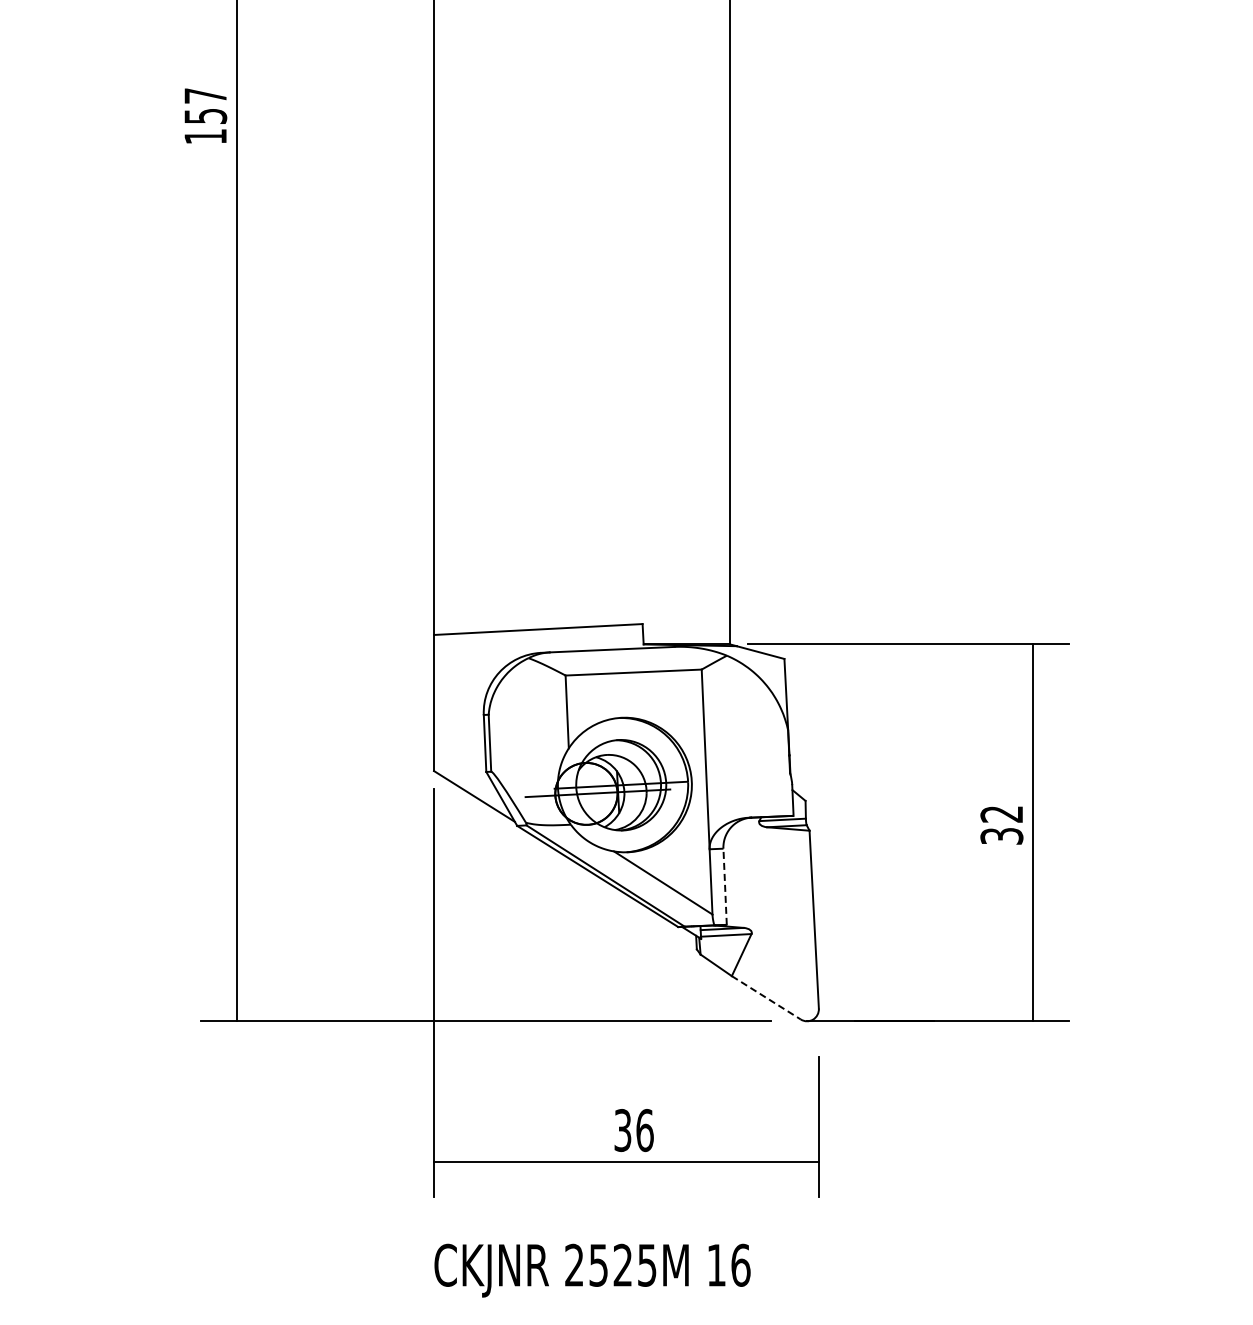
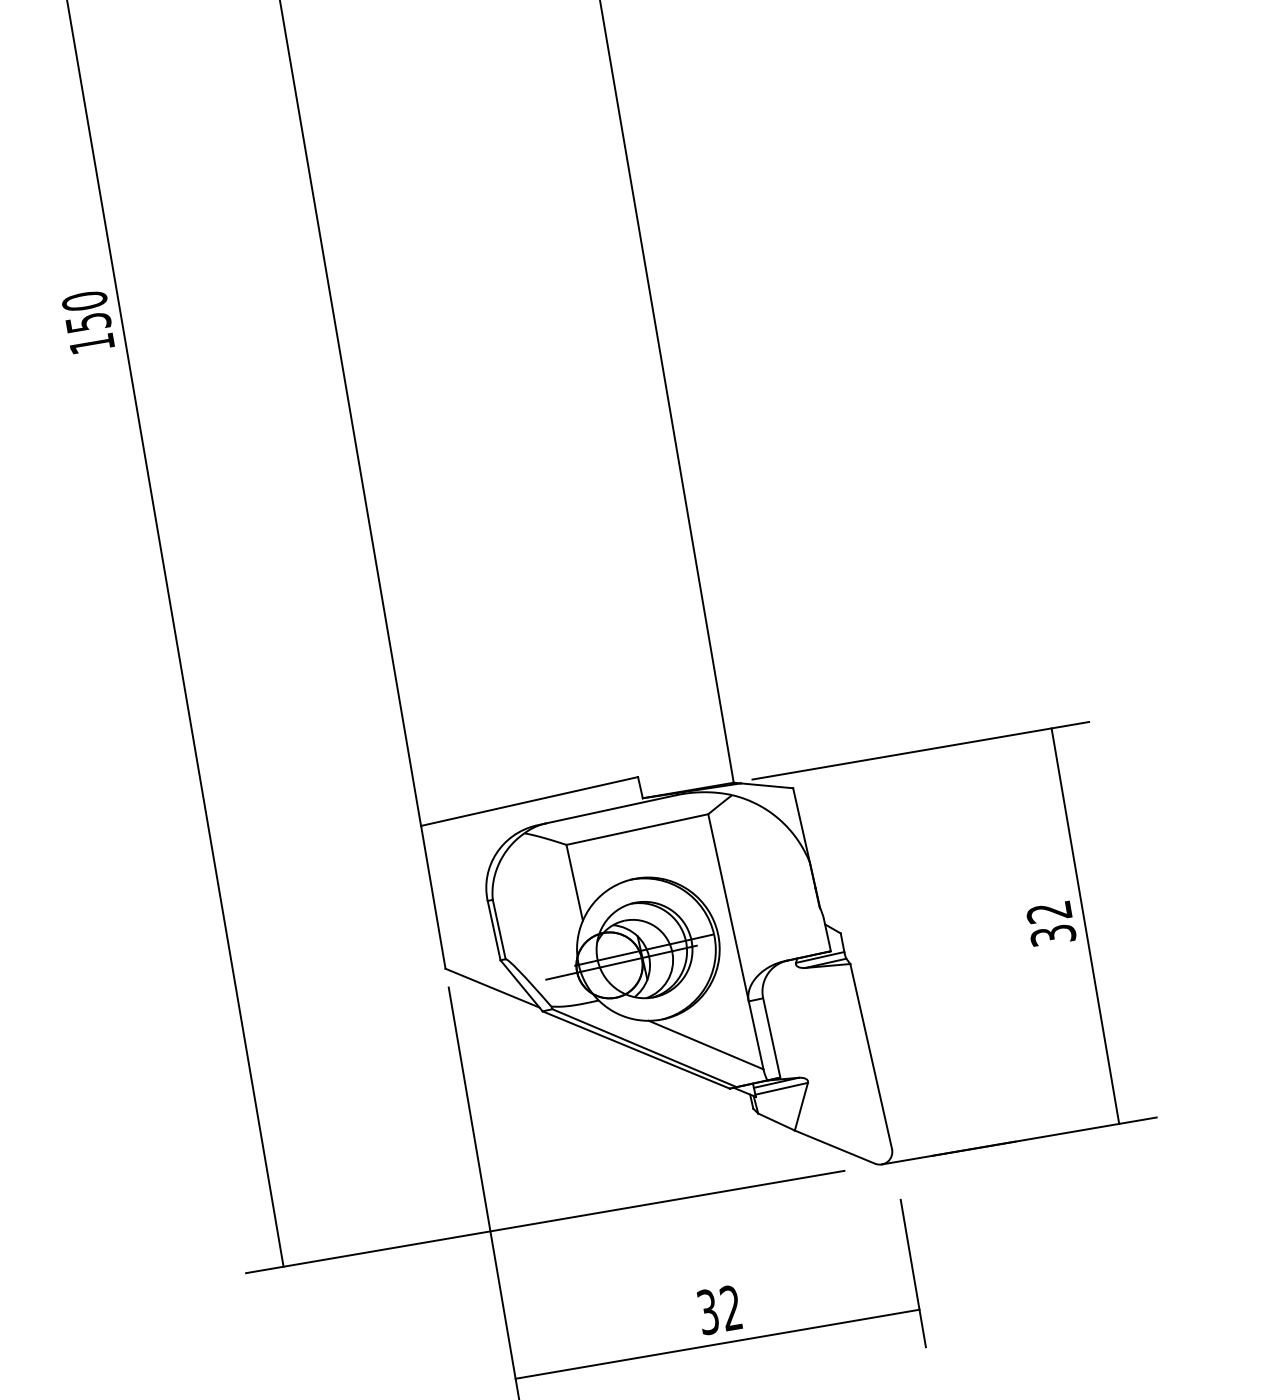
text: (205, 95) -> (84, 300), 157 -> 150
line: (725, 886) -> (772, 1037), dashed -> solid
line: (766, 997) -> (835, 1146), dashed -> solid
text: (644, 1130) -> (730, 1308), 36 -> 32

